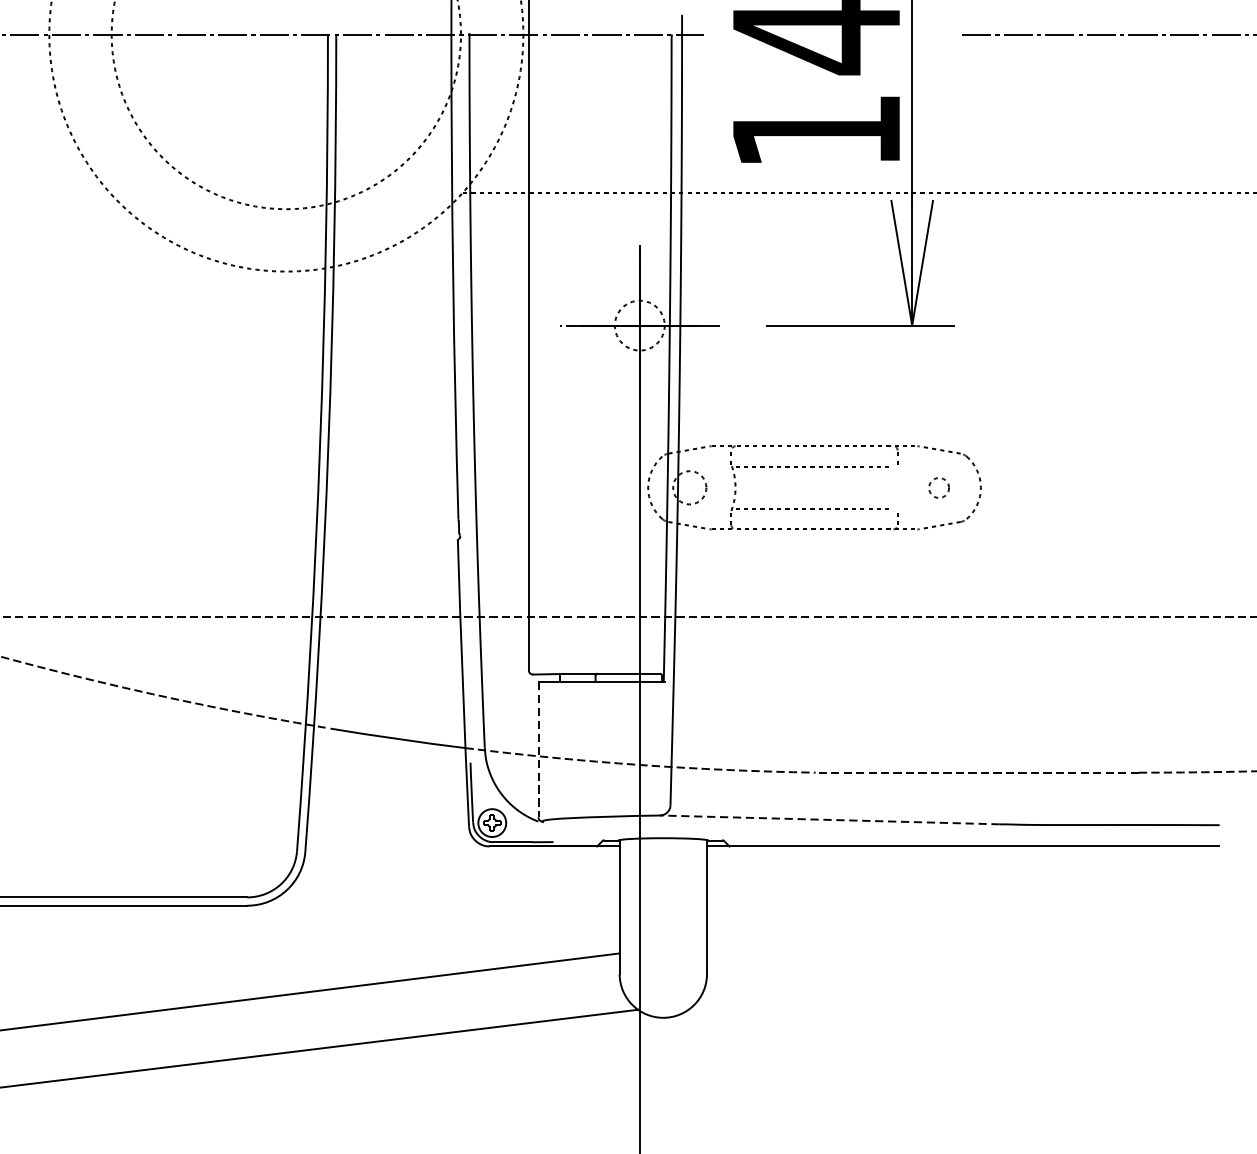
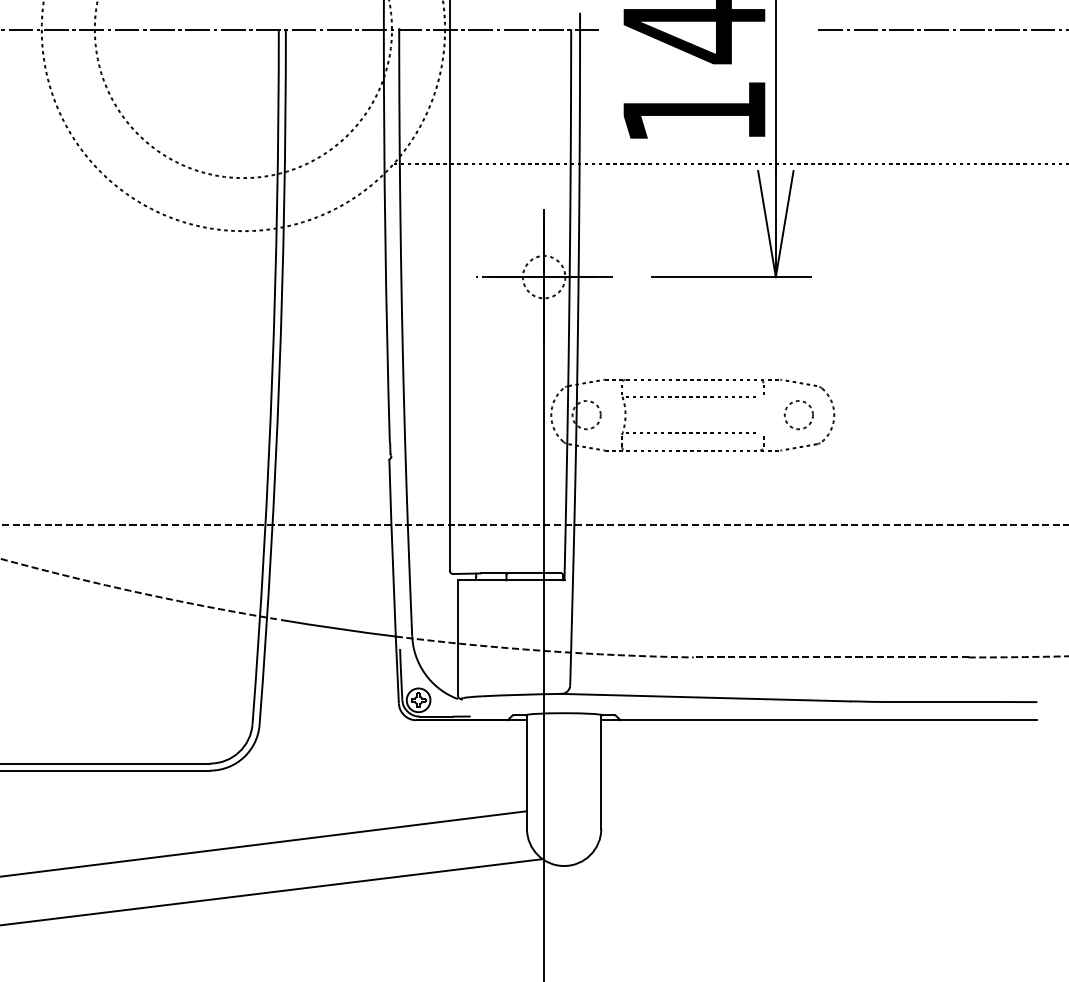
circle: (938, 488) -> (798, 415), size x1.67
line: (537, 749) -> (457, 637), dashed -> solid
line: (829, 819) -> (705, 697), dashed -> solid

